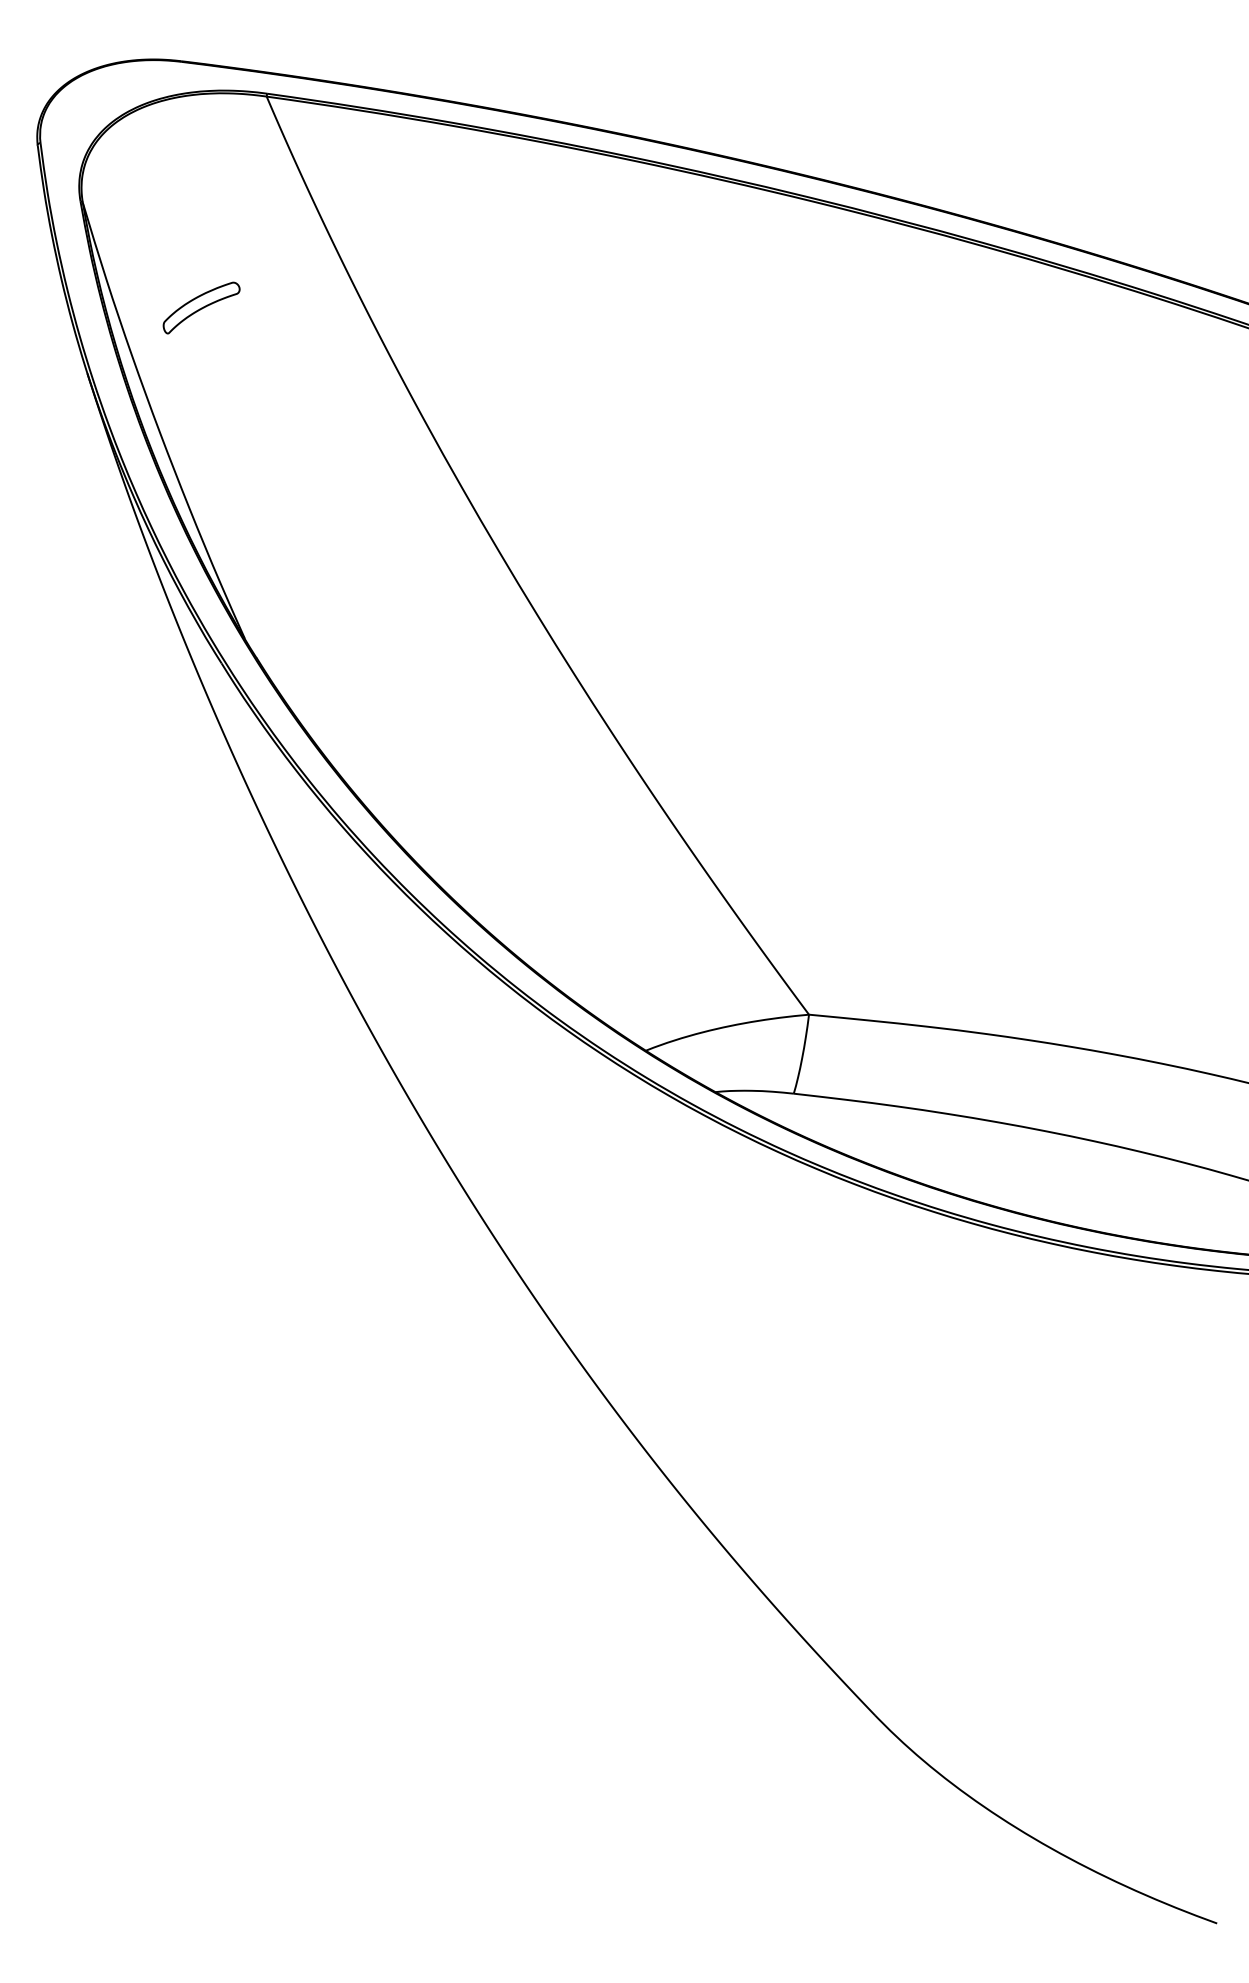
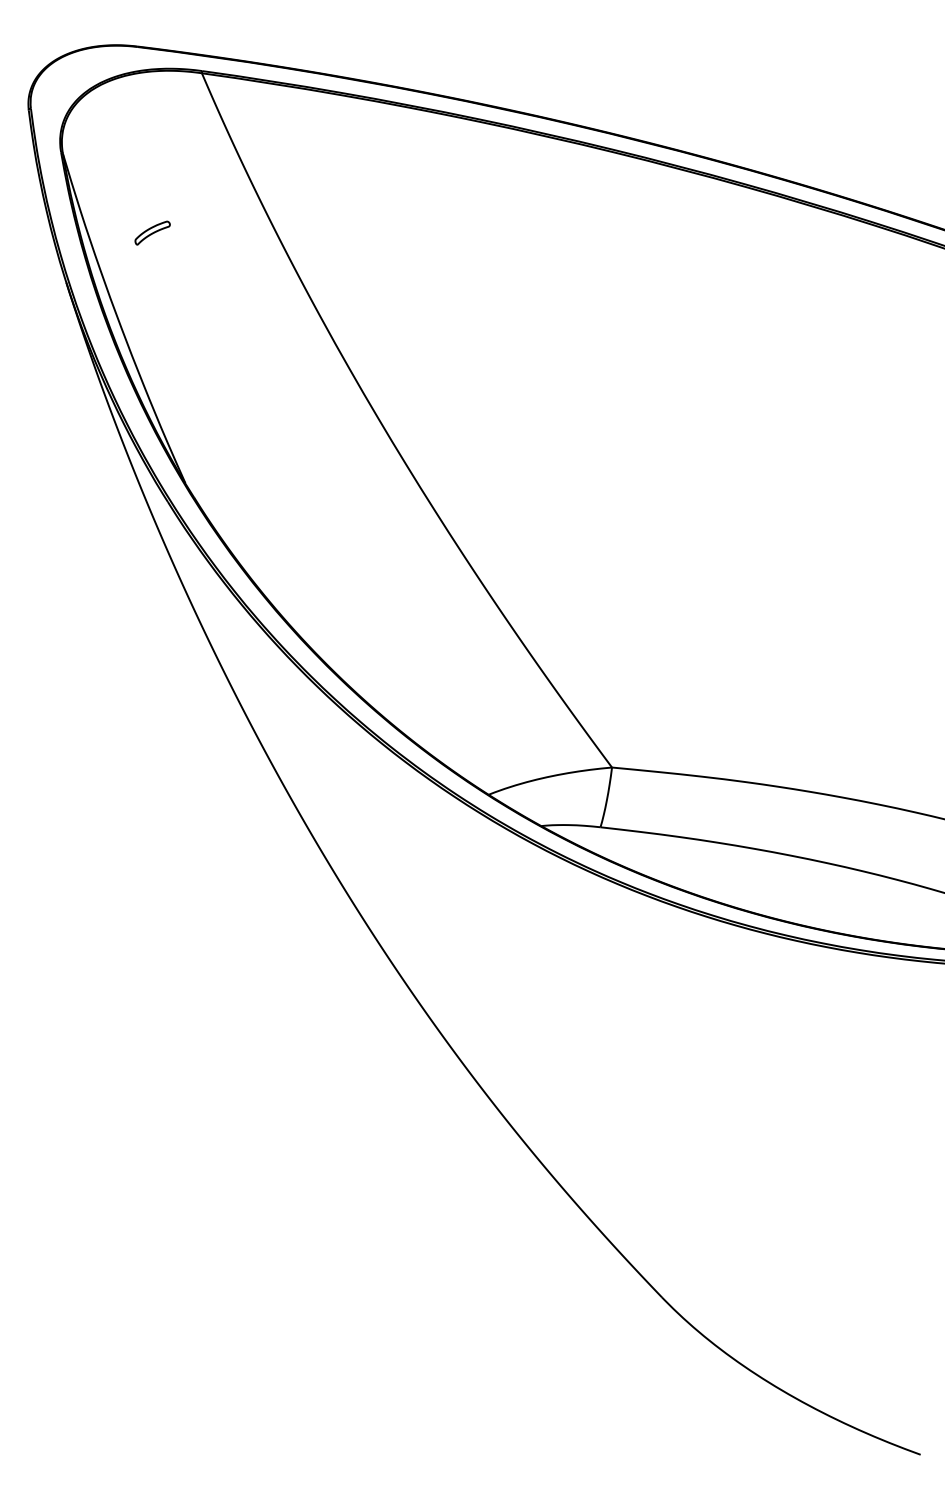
part: (201, 307) -> (152, 232), size x0.6

